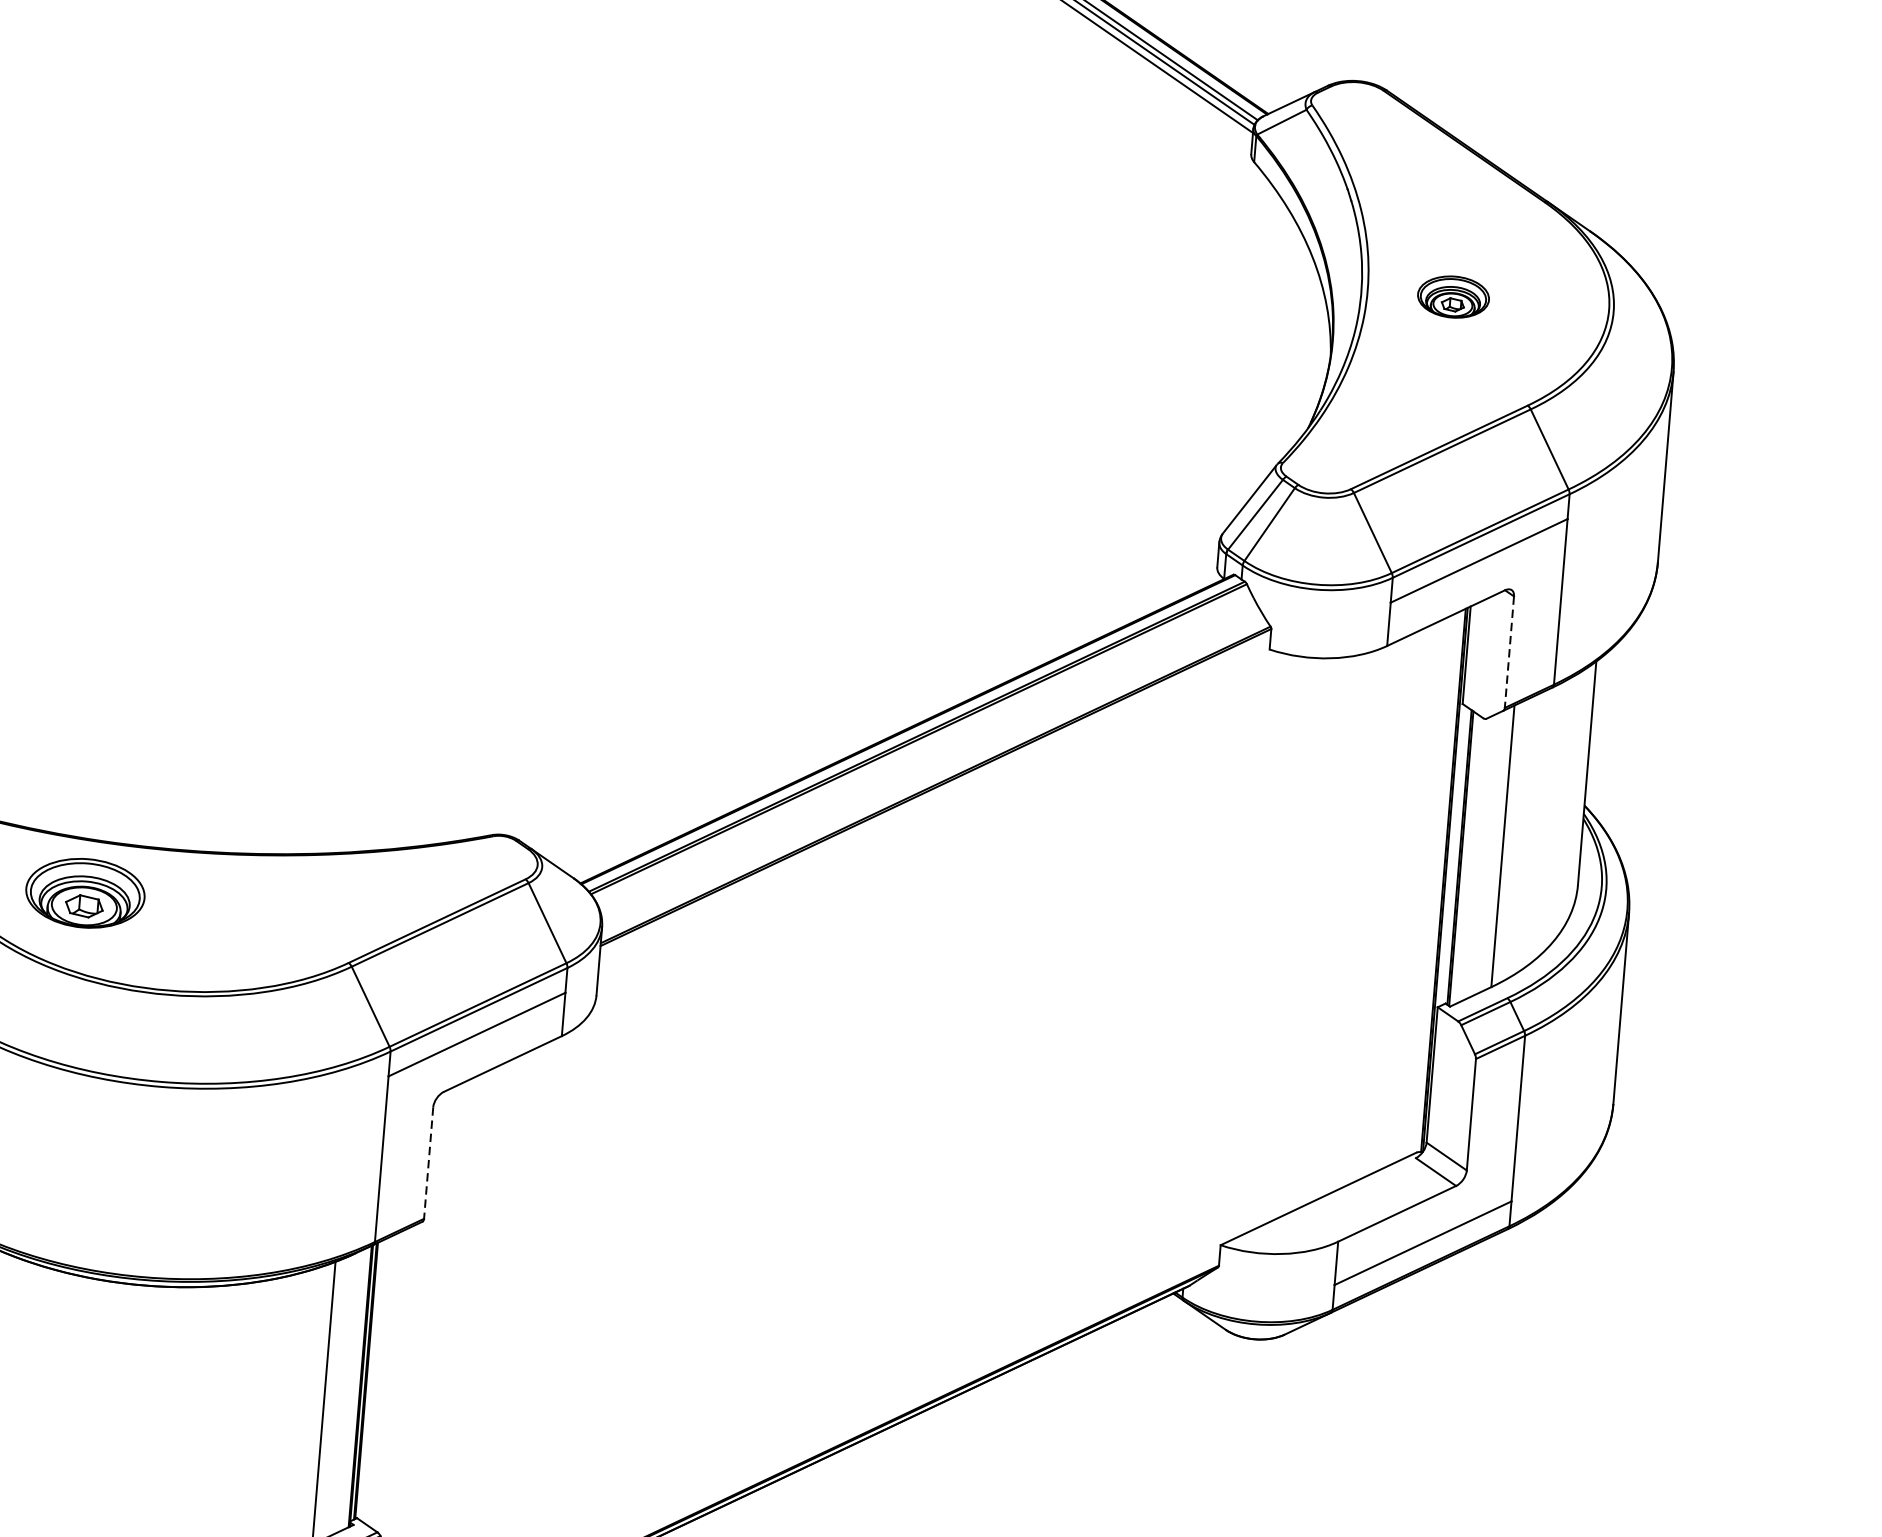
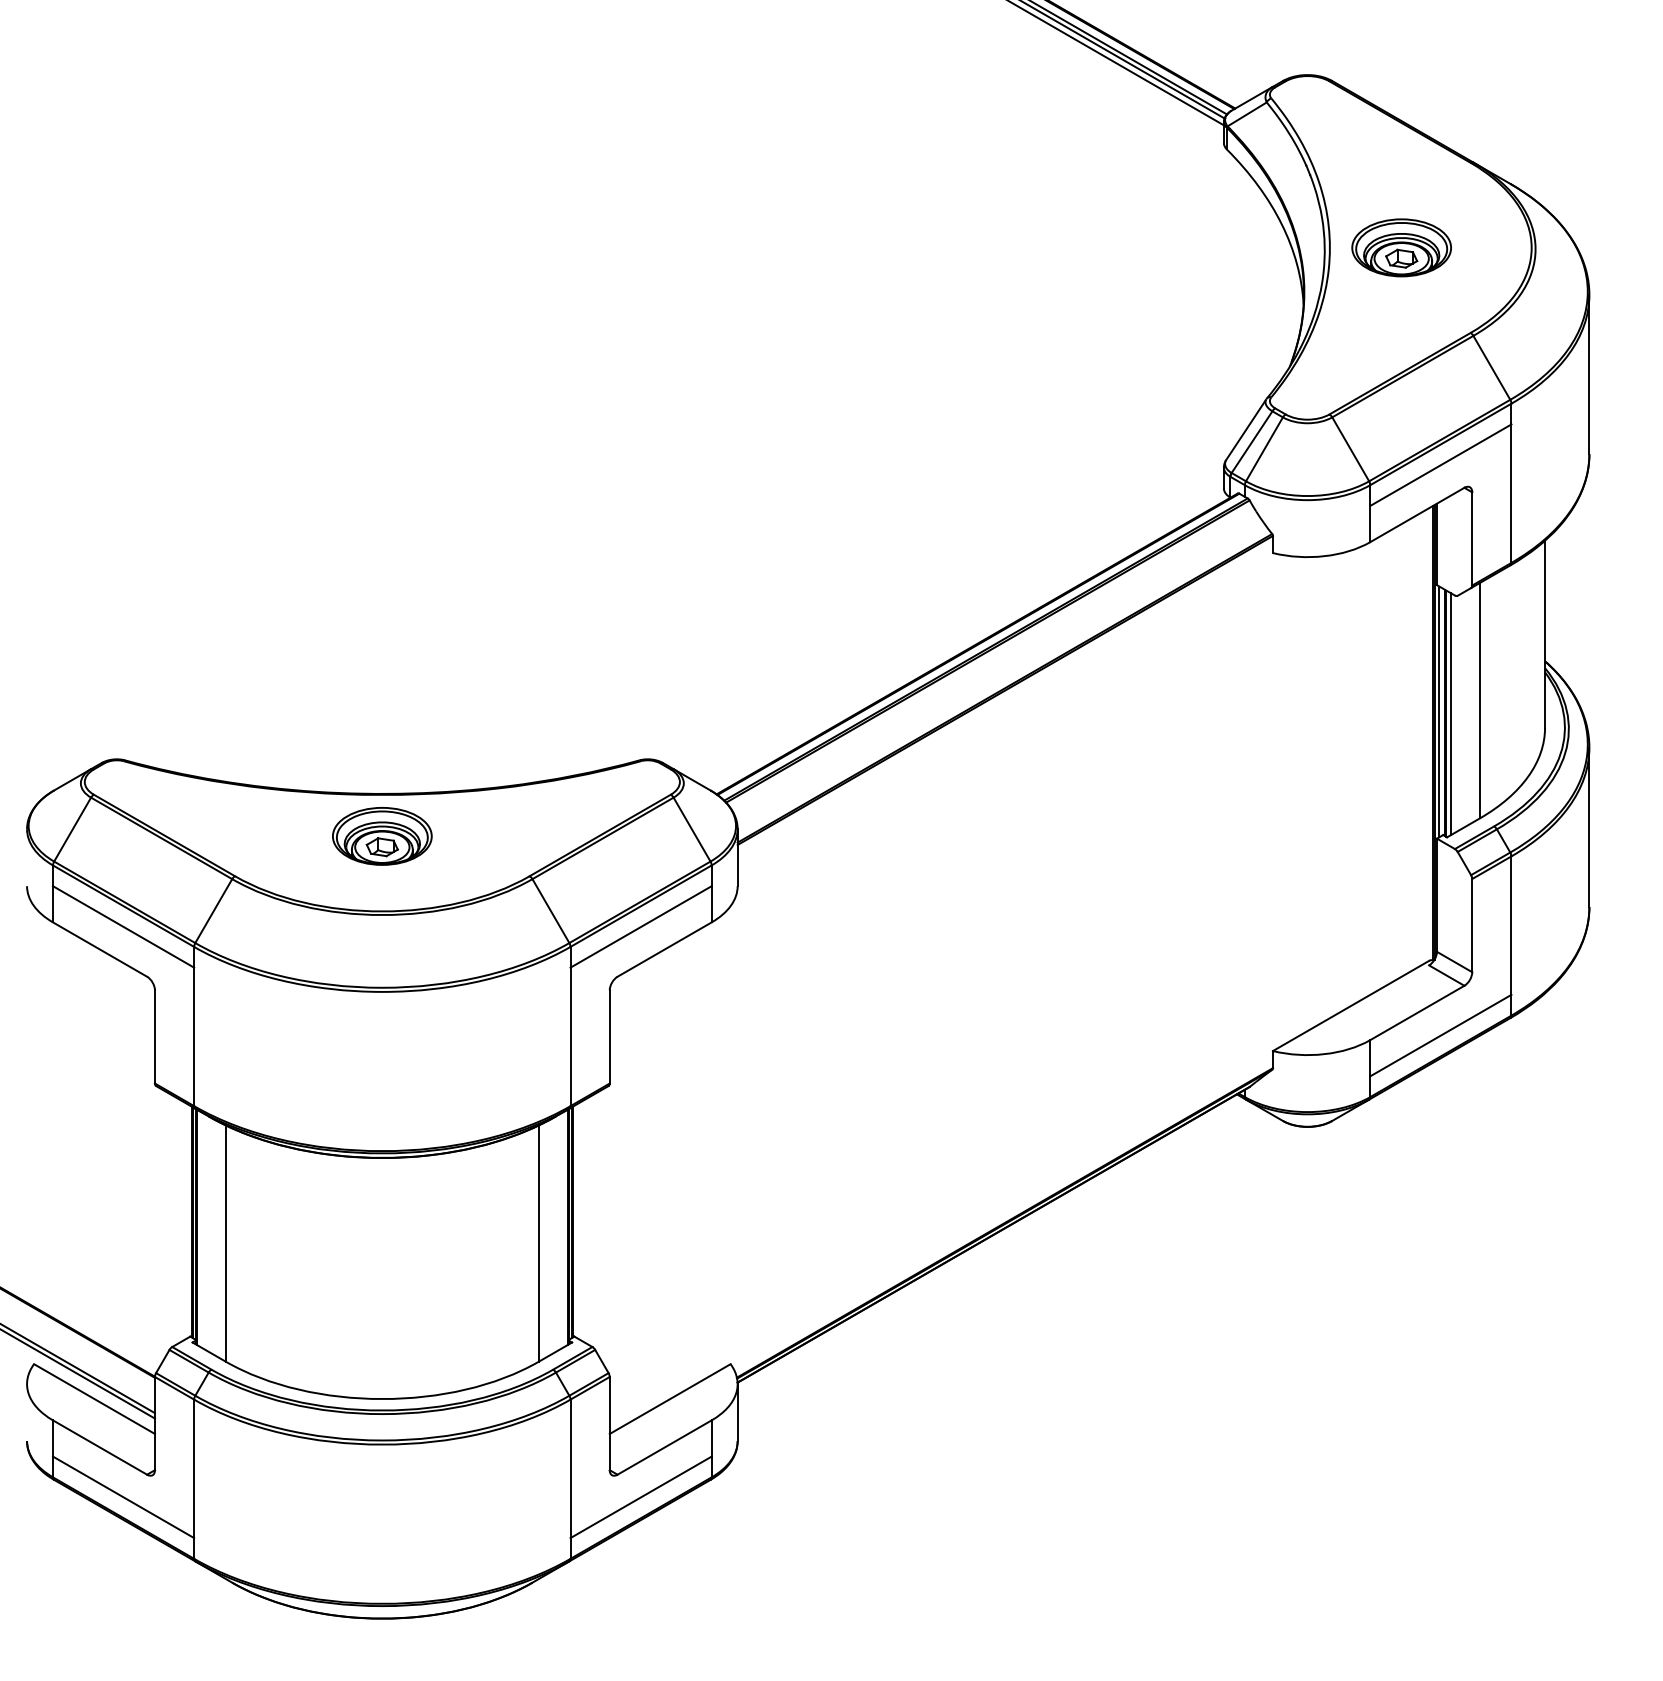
part: (1453, 296) -> (1401, 247), size x1.67
line: (1509, 651) -> (1472, 538), dashed -> solid
line: (1453, 855) -> (1439, 711), added
line: (1467, 860) -> (1451, 714), added
part: (85, 893) -> (382, 836), moved
line: (428, 1162) -> (609, 1036), dashed -> solid

